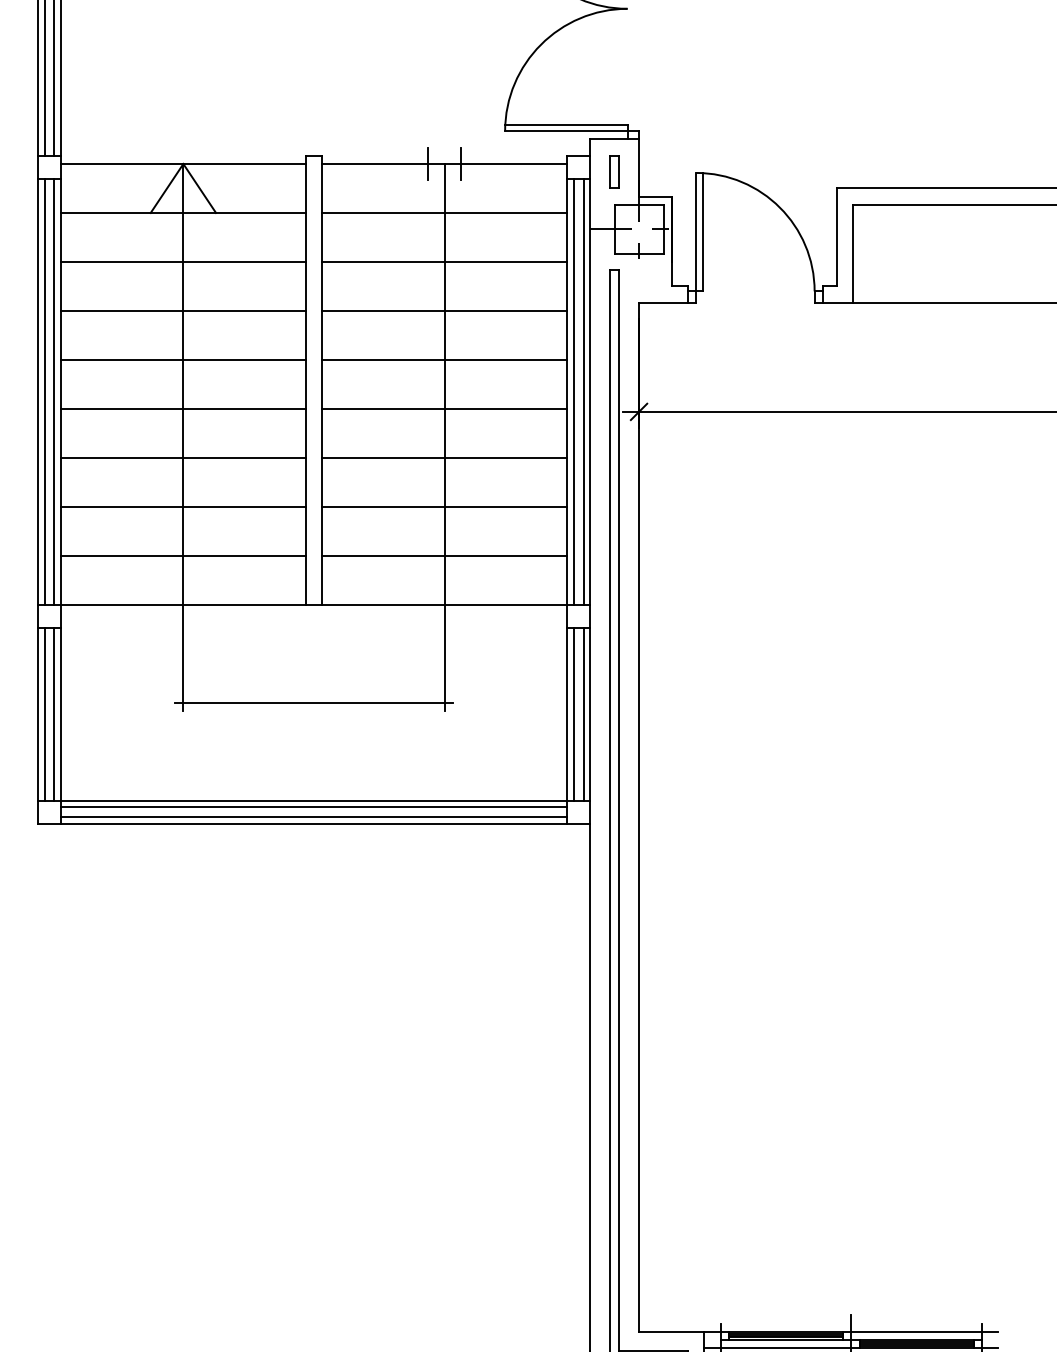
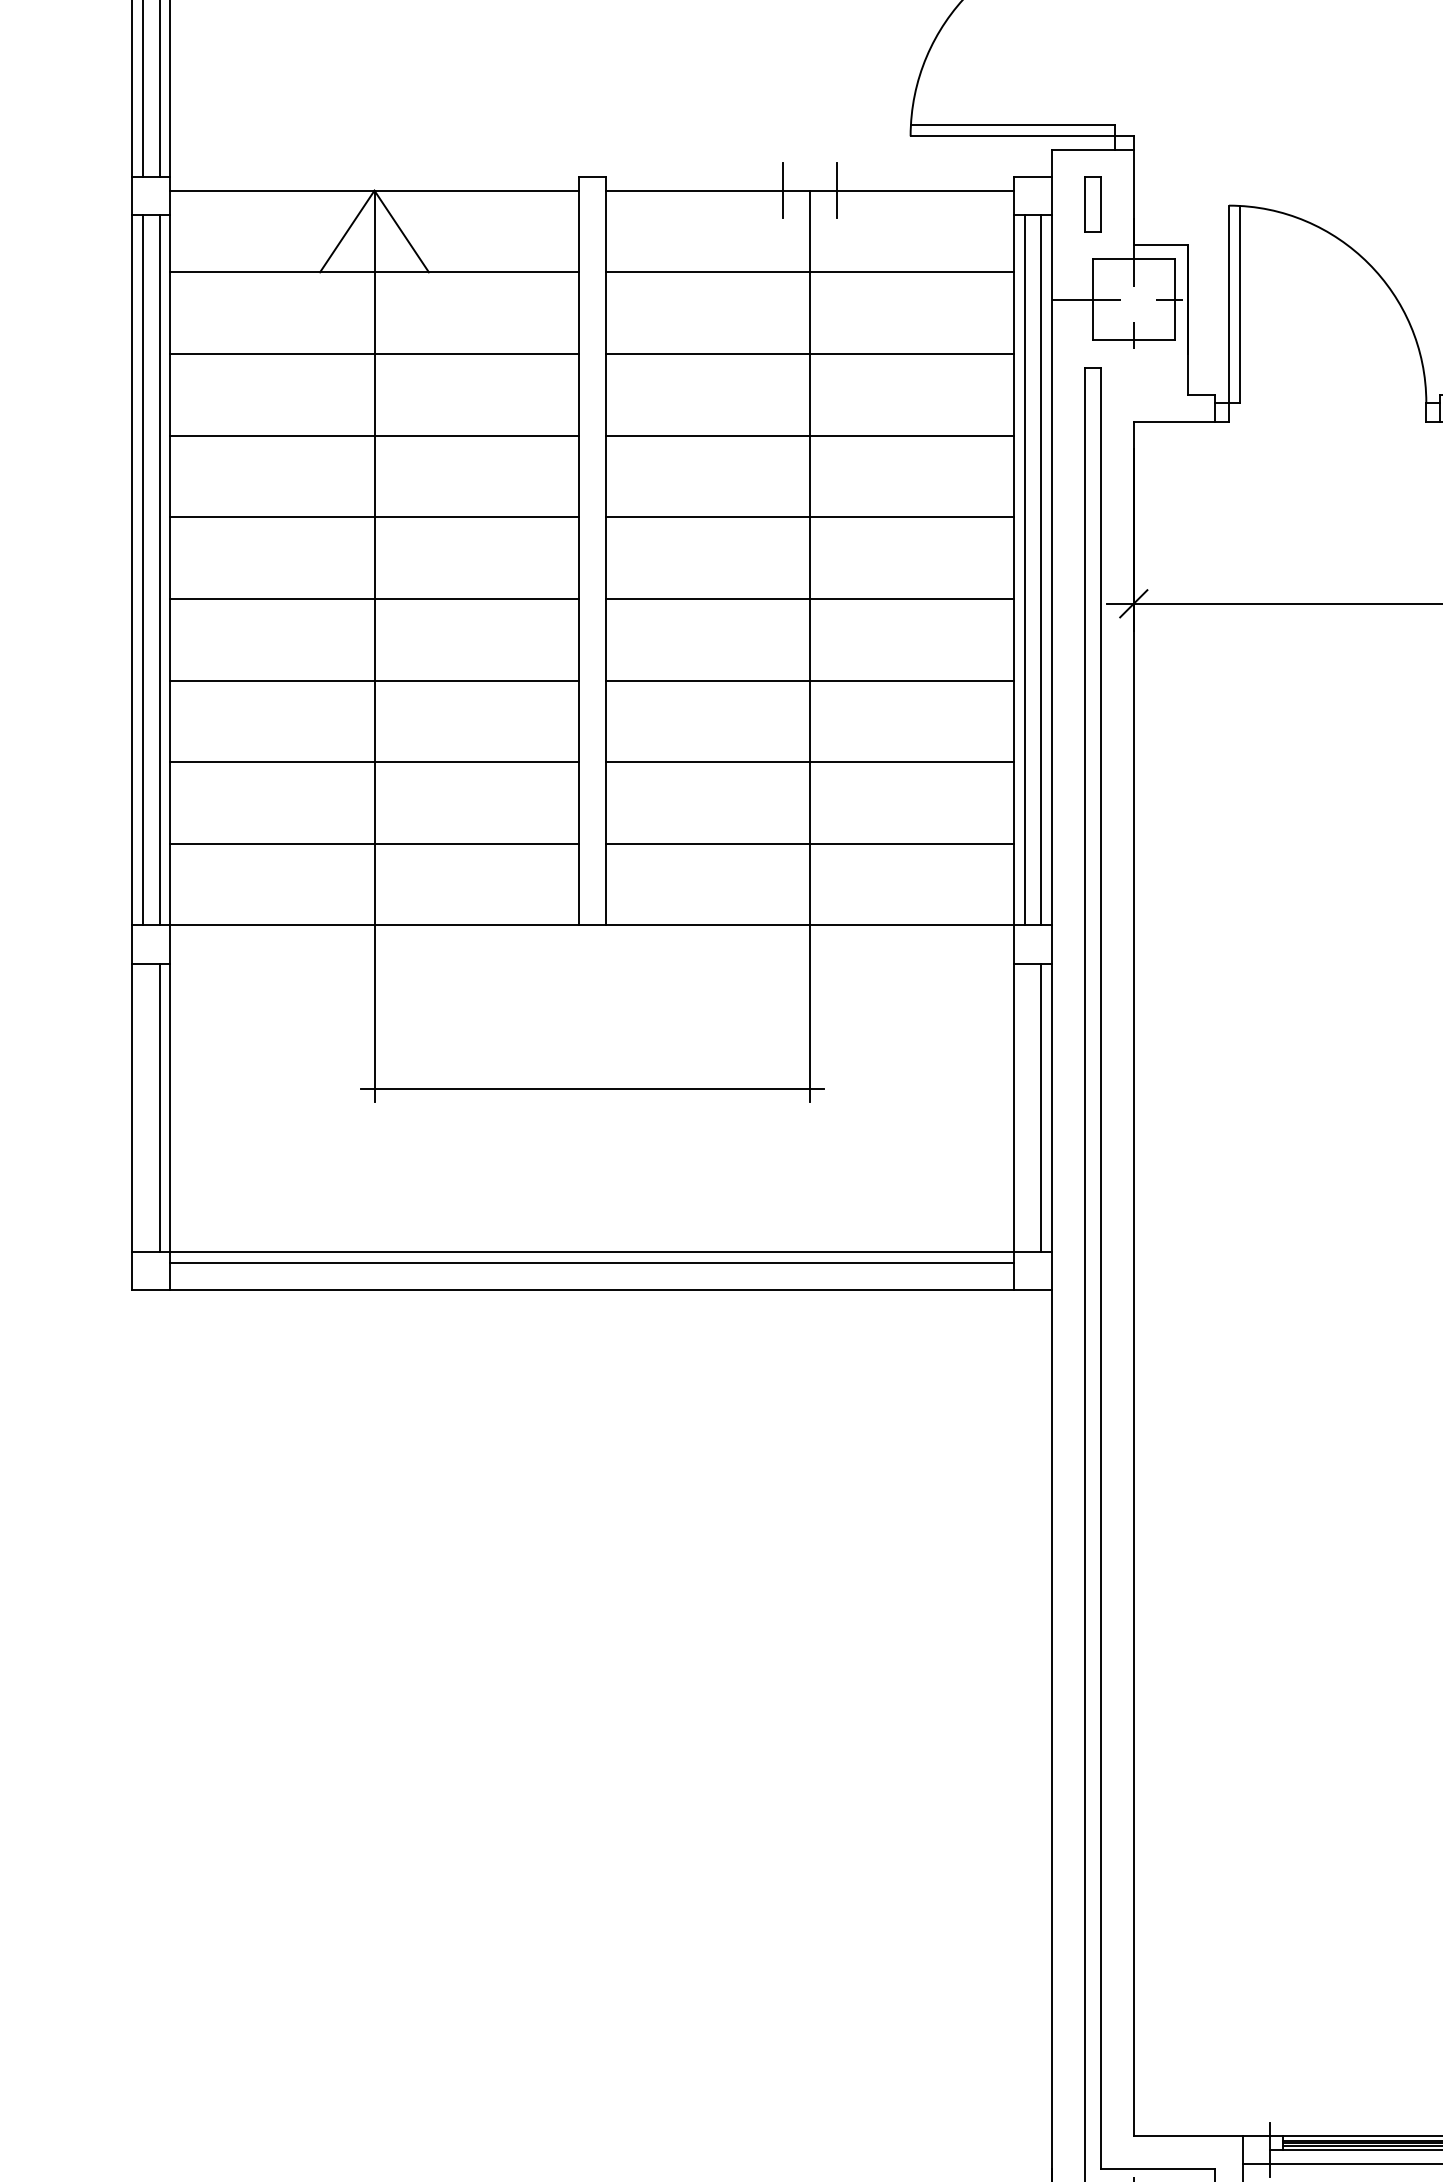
line: (44, 713) -> (143, 1106), removed
line: (573, 713) -> (1024, 1106), removed
line: (313, 817) -> (591, 1279), removed

